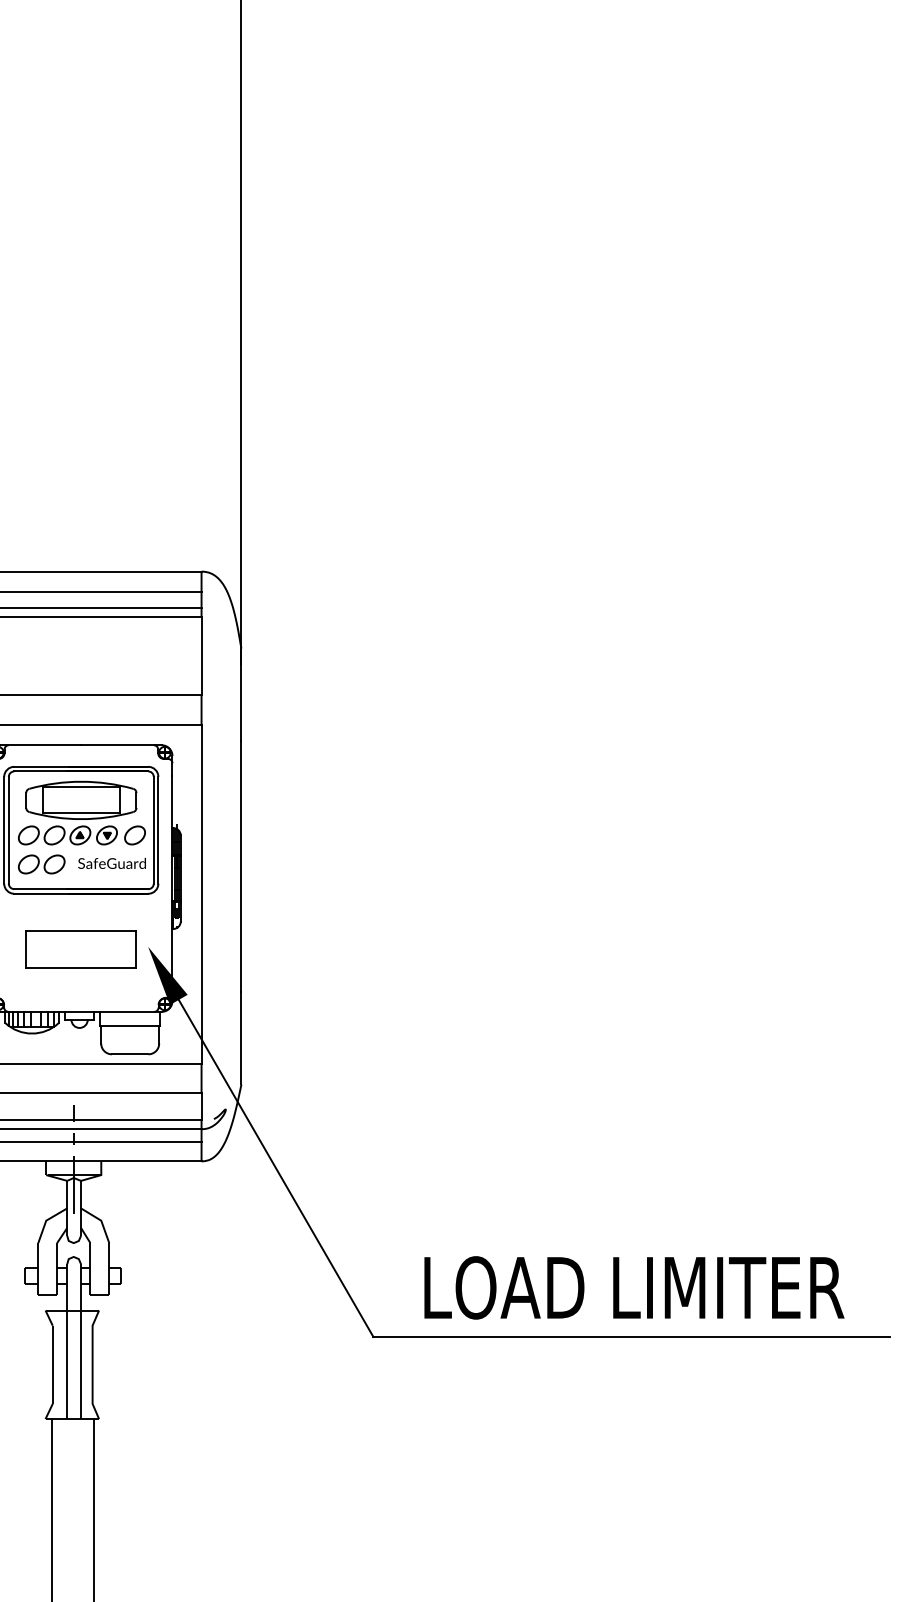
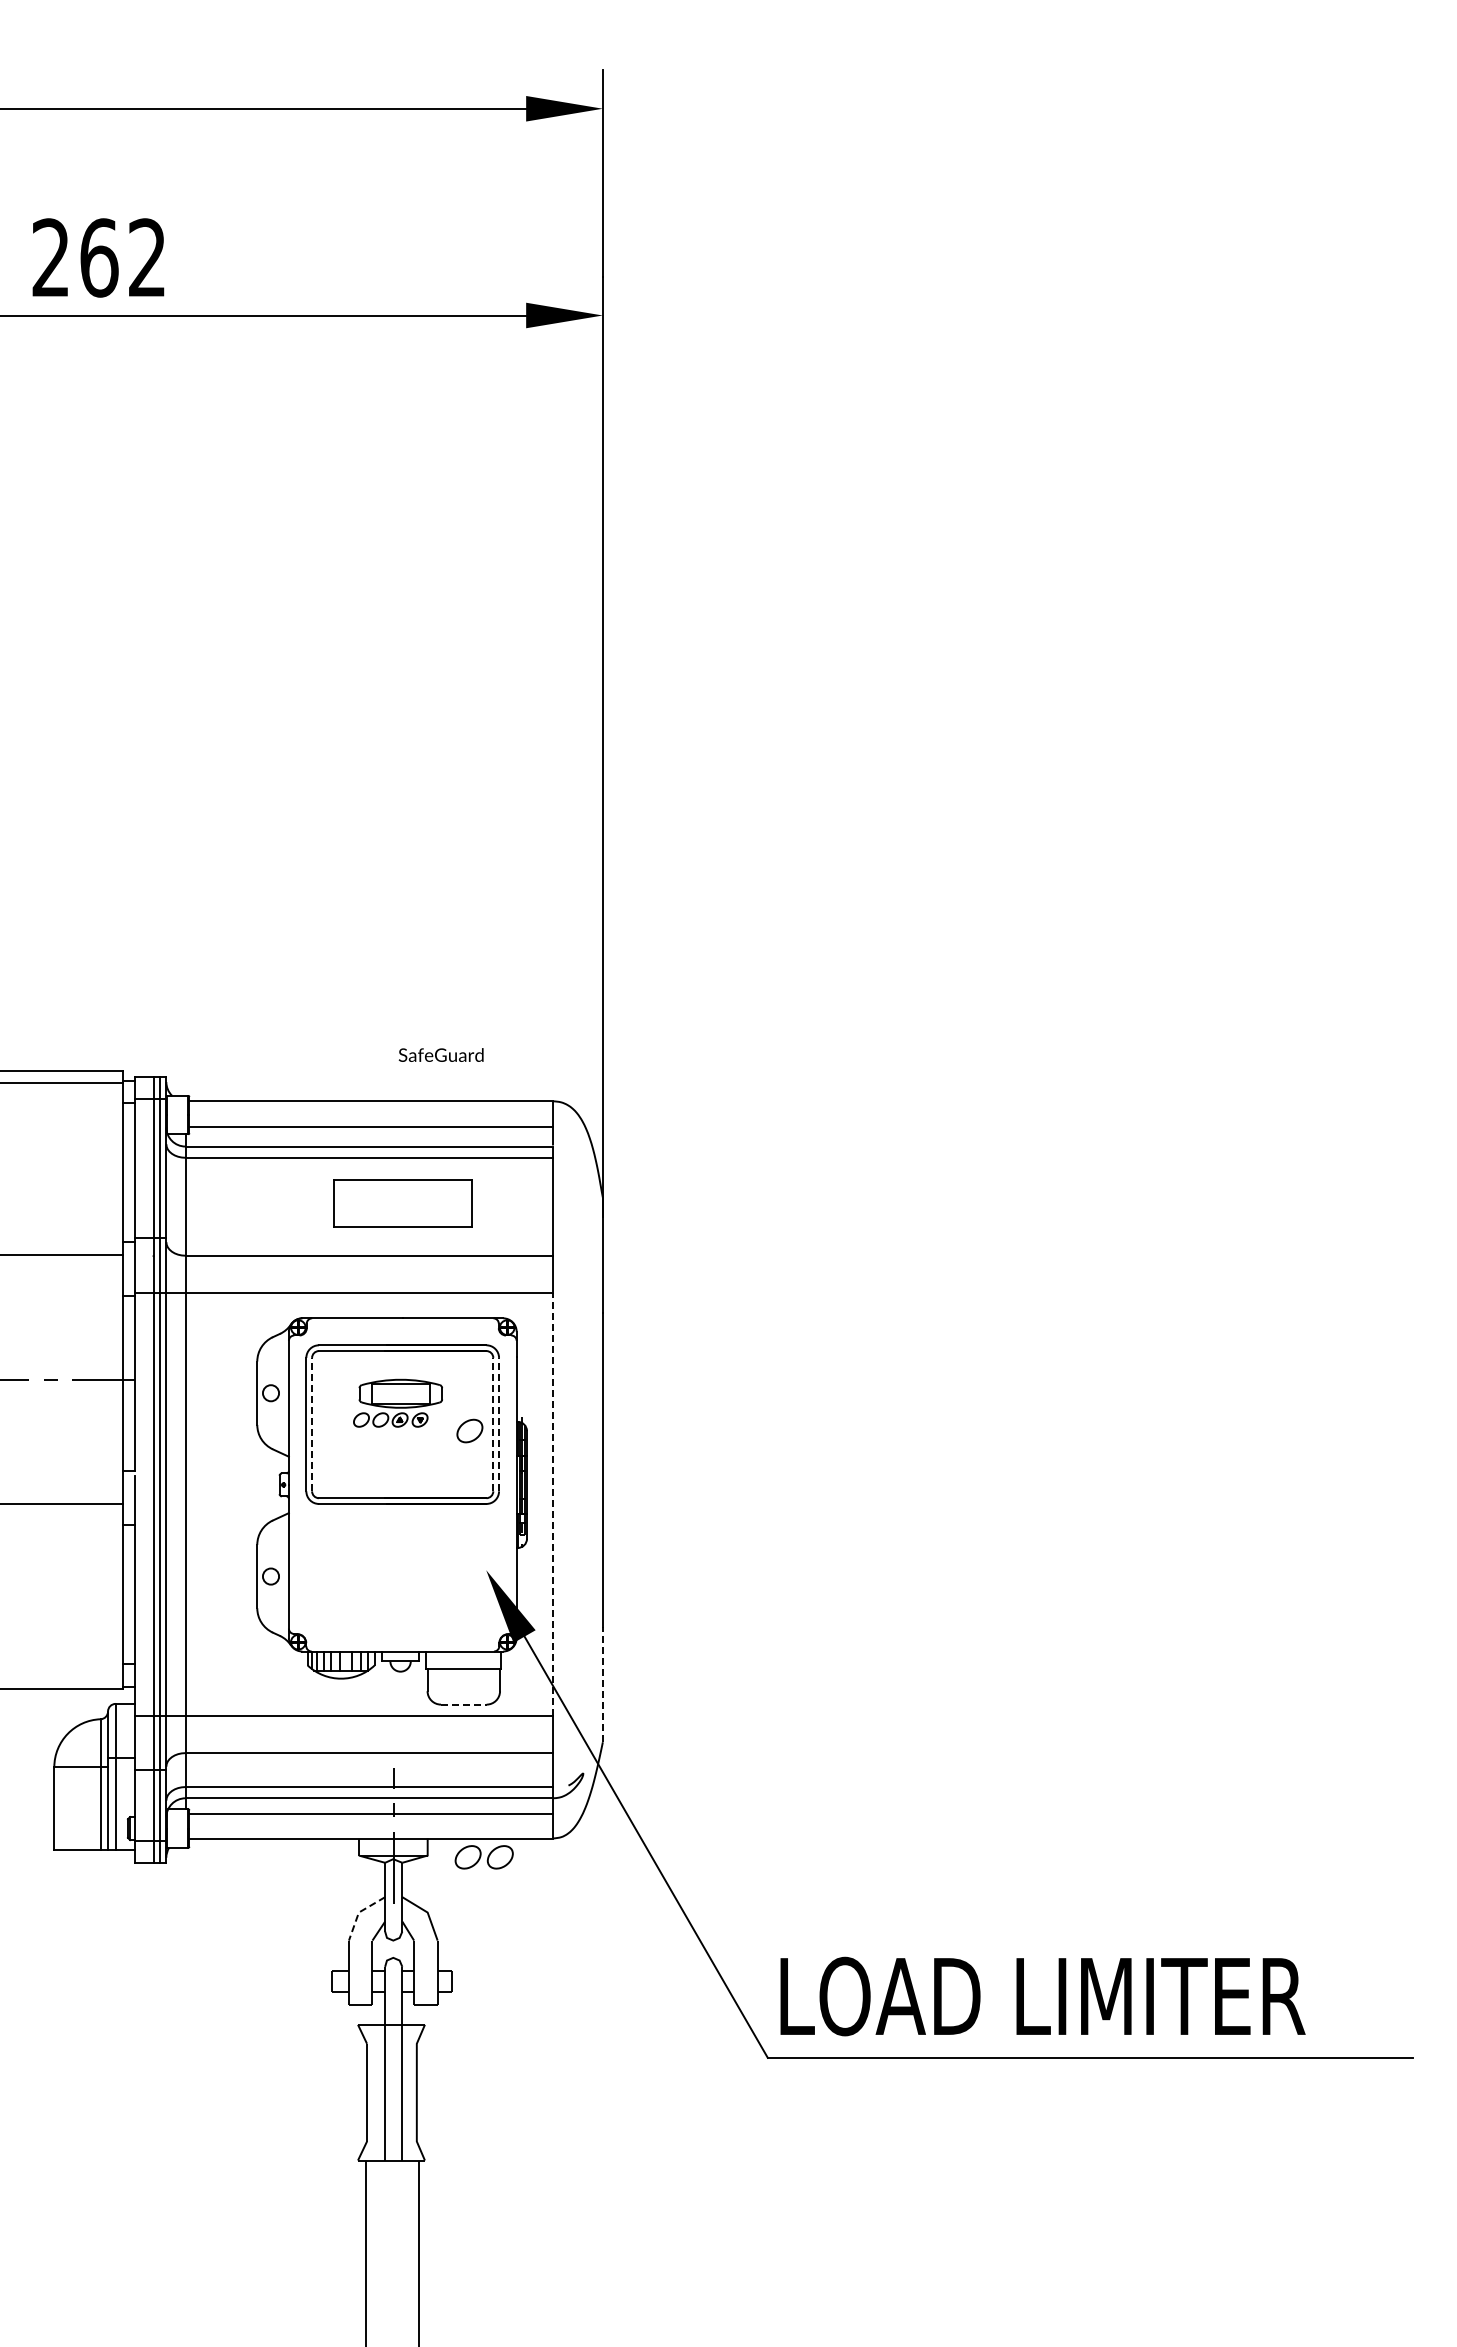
part: (77, 813) -> (397, 1403), size x0.6
line: (9, 830) -> (312, 1424), solid -> dashed
line: (153, 830) -> (493, 1424), solid -> dashed
line: (158, 830) -> (499, 1424), solid -> dashed
text: (111, 863) -> (440, 1054), moved
part: (41, 864) -> (483, 1857), moved
line: (201, 894) -> (553, 1504), solid -> dashed
part: (81, 949) -> (402, 1203), moved
line: (241, 1038) -> (602, 1684), solid -> dashed
line: (129, 1054) -> (463, 1704), solid -> dashed
line: (45, 1220) -> (358, 1912), solid -> dashed
text: (634, 1287) -> (1042, 1996), moved

